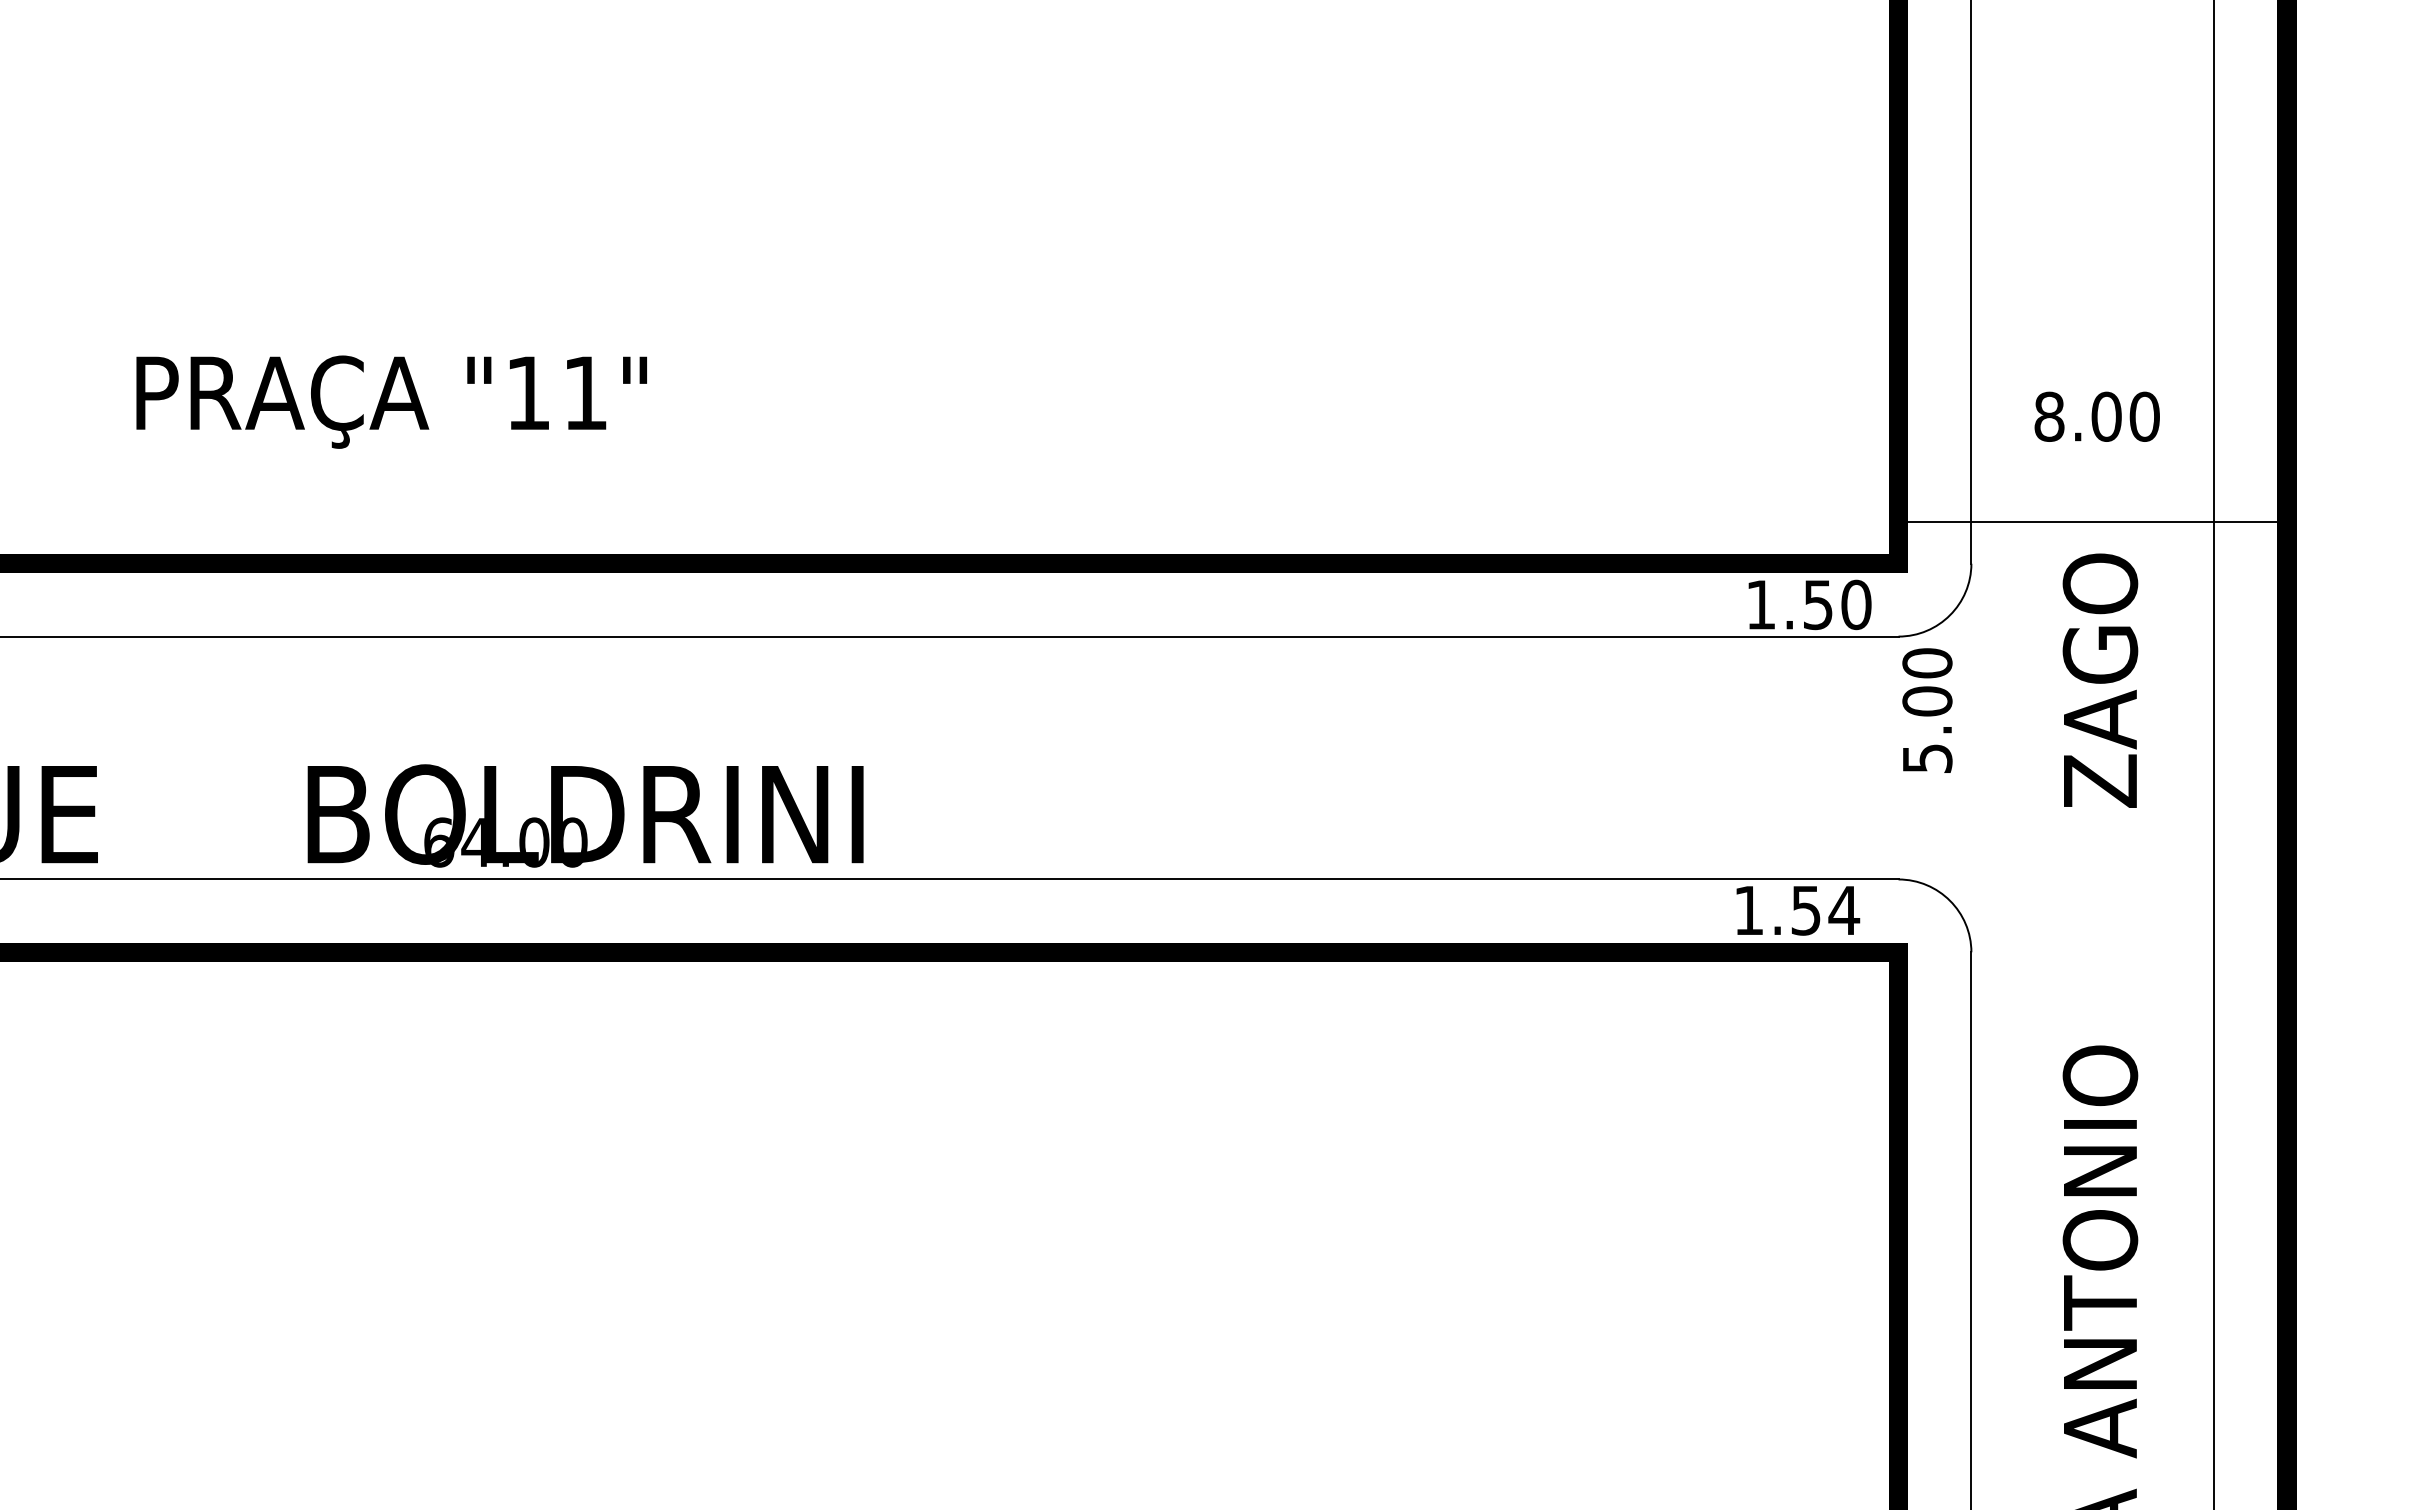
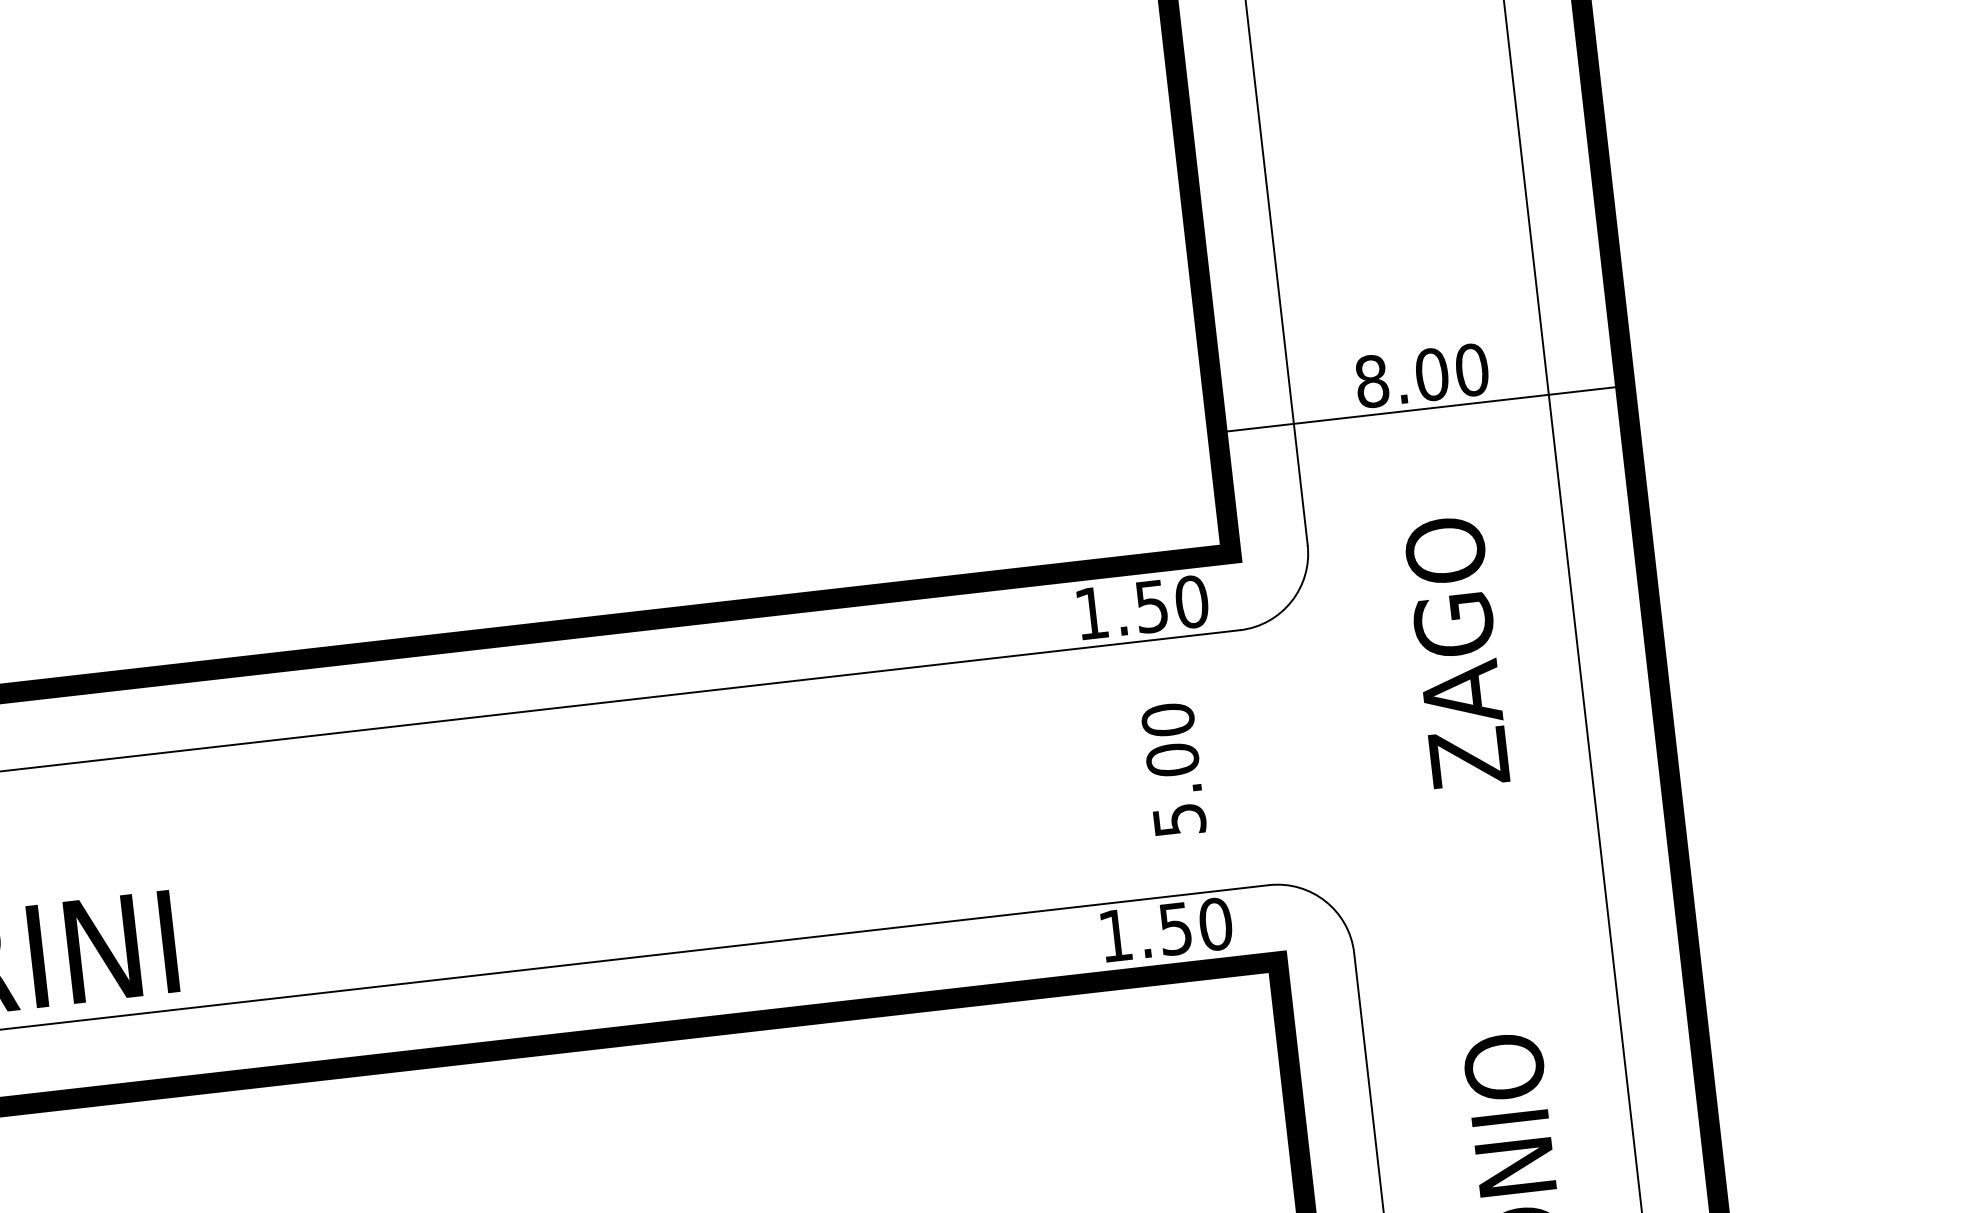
line: (2092, 522) -> (1421, 409), moved
text: (1927, 710) -> (1173, 769), moved
text: (1844, 910) -> (1215, 924), 1.54 -> 1.50

